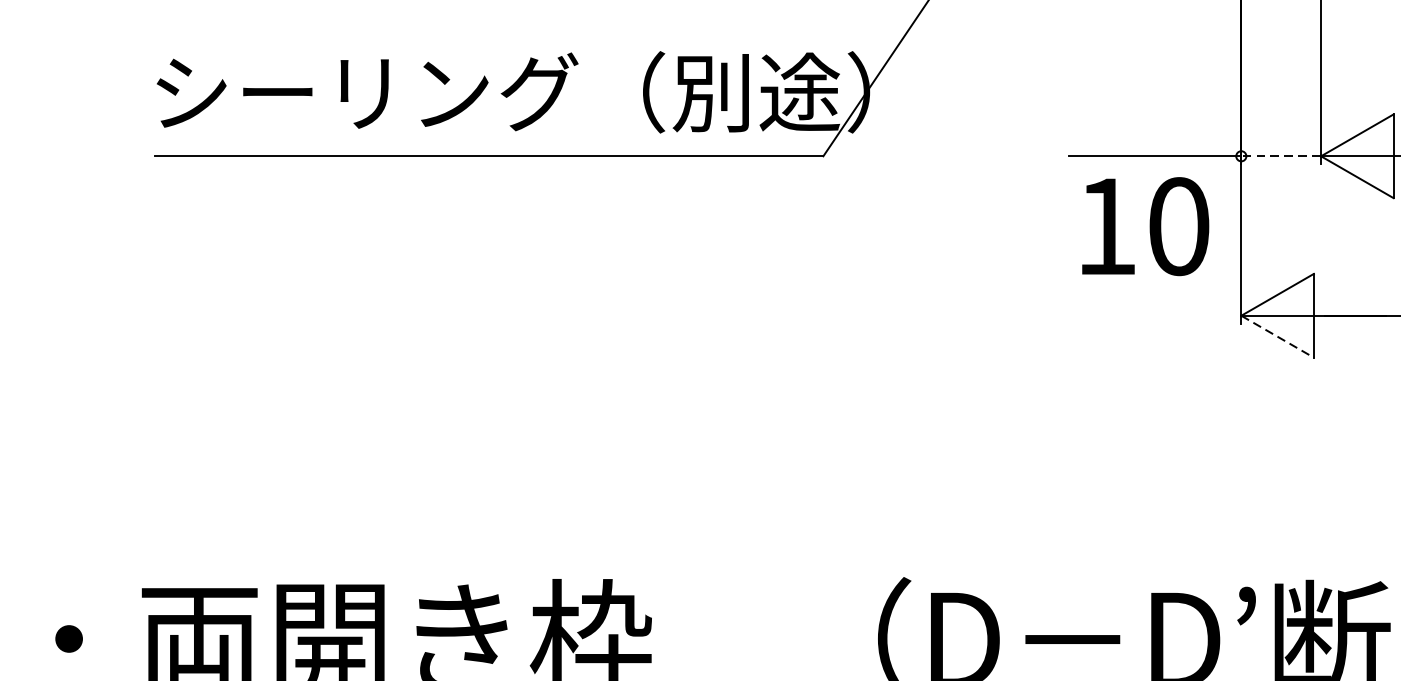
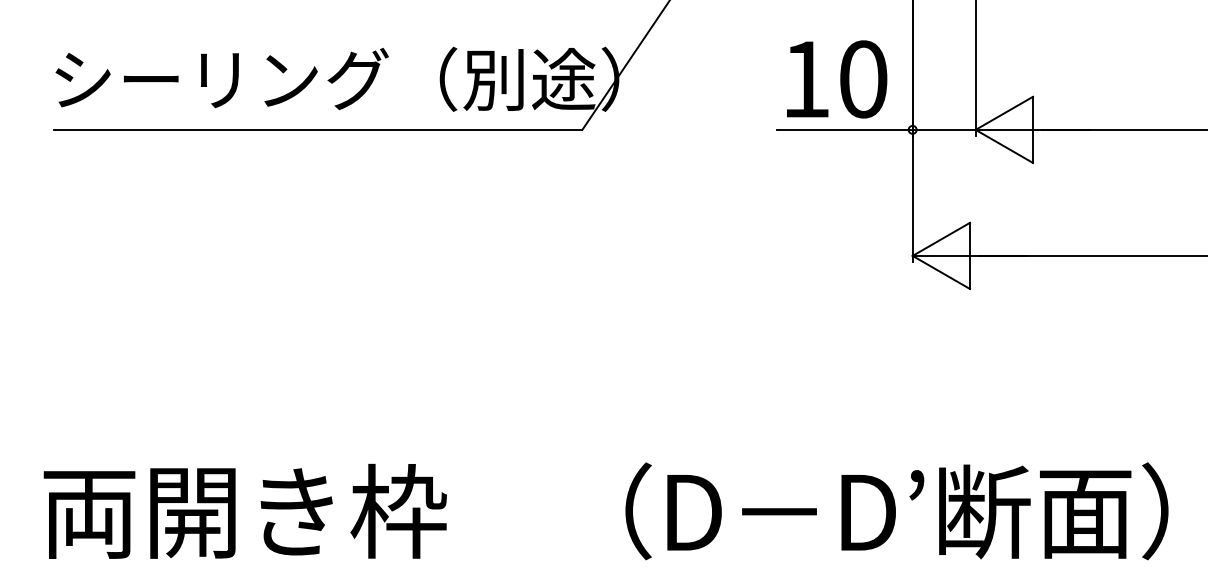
line: (1281, 155) -> (944, 129), dashed -> solid
text: (1146, 226) -> (837, 79), moved
line: (1277, 336) -> (941, 272), dashed -> solid

